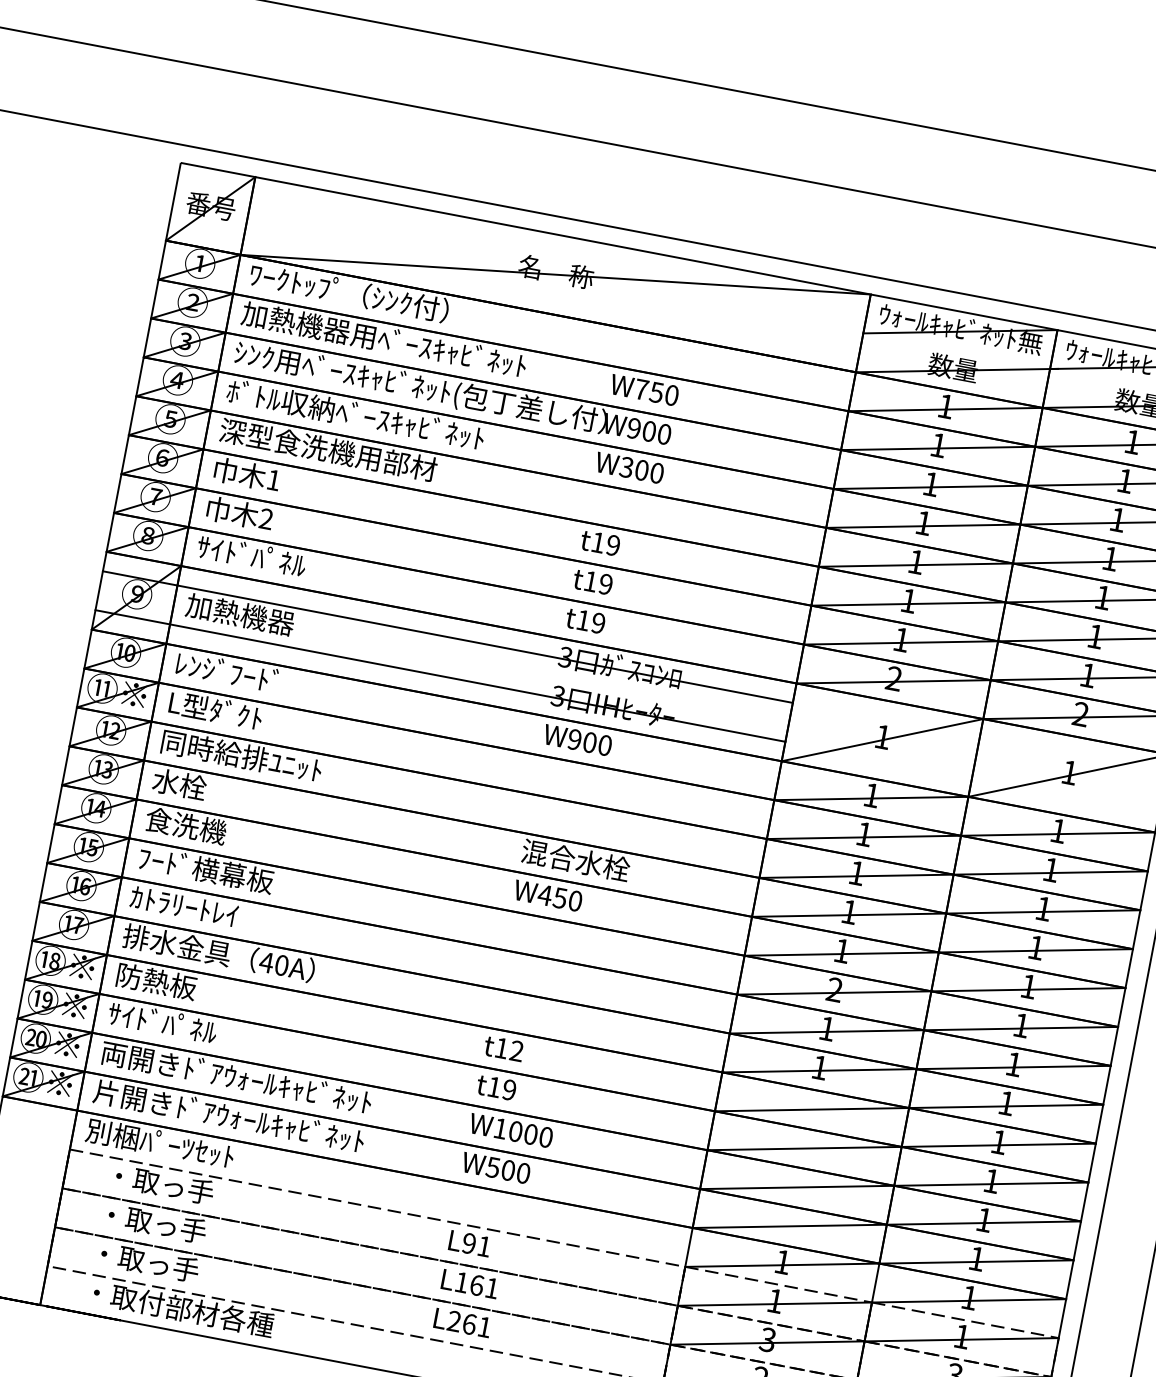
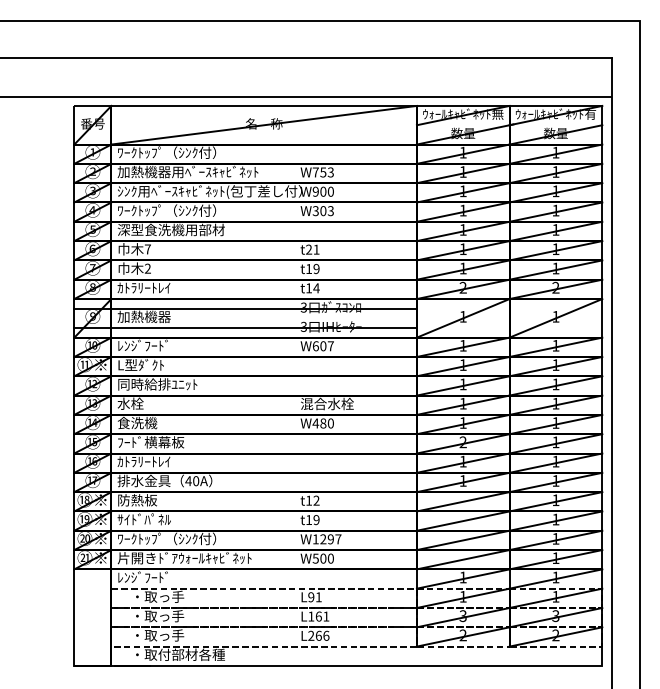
text: (671, 395) -> (330, 172), W750 -> W753
text: (354, 414) -> (180, 210), ﾎﾞﾄﾙ収納ﾍﾞｰｽｷｬﾋﾞﾈｯﾄ -> ﾜｰｸﾄｯﾌﾟ（ｼﾝｸ付）
text: (656, 471) -> (330, 210), W300 -> W303
text: (272, 480) -> (147, 249), 1 -> 7
text: (605, 543) -> (312, 249), t19 -> t21
text: (250, 555) -> (143, 287), ｻｲﾄﾞﾊﾟﾈﾙ -> ｶﾄﾗﾘｰﾄﾚｲ
text: (598, 623) -> (316, 288), t19 -> t14
text: (588, 742) -> (322, 346), W900 -> W607
text: (560, 898) -> (323, 423), W450 -> W480
text: (236, 1076) -> (184, 538), 両開きﾄﾞｱｳｫｰﾙｷｬﾋﾞﾈｯﾄ -> ﾜｰｸﾄｯﾌﾟ（ｼﾝｸ付）
text: (530, 1134) -> (330, 539), W1000 -> W1297
text: (158, 1143) -> (153, 577), 別梱ﾊﾟｰﾂｾｯﾄ -> ﾚﾝｼﾞﾌｰﾄﾞ
text: (485, 1326) -> (326, 635), L261 -> L266

